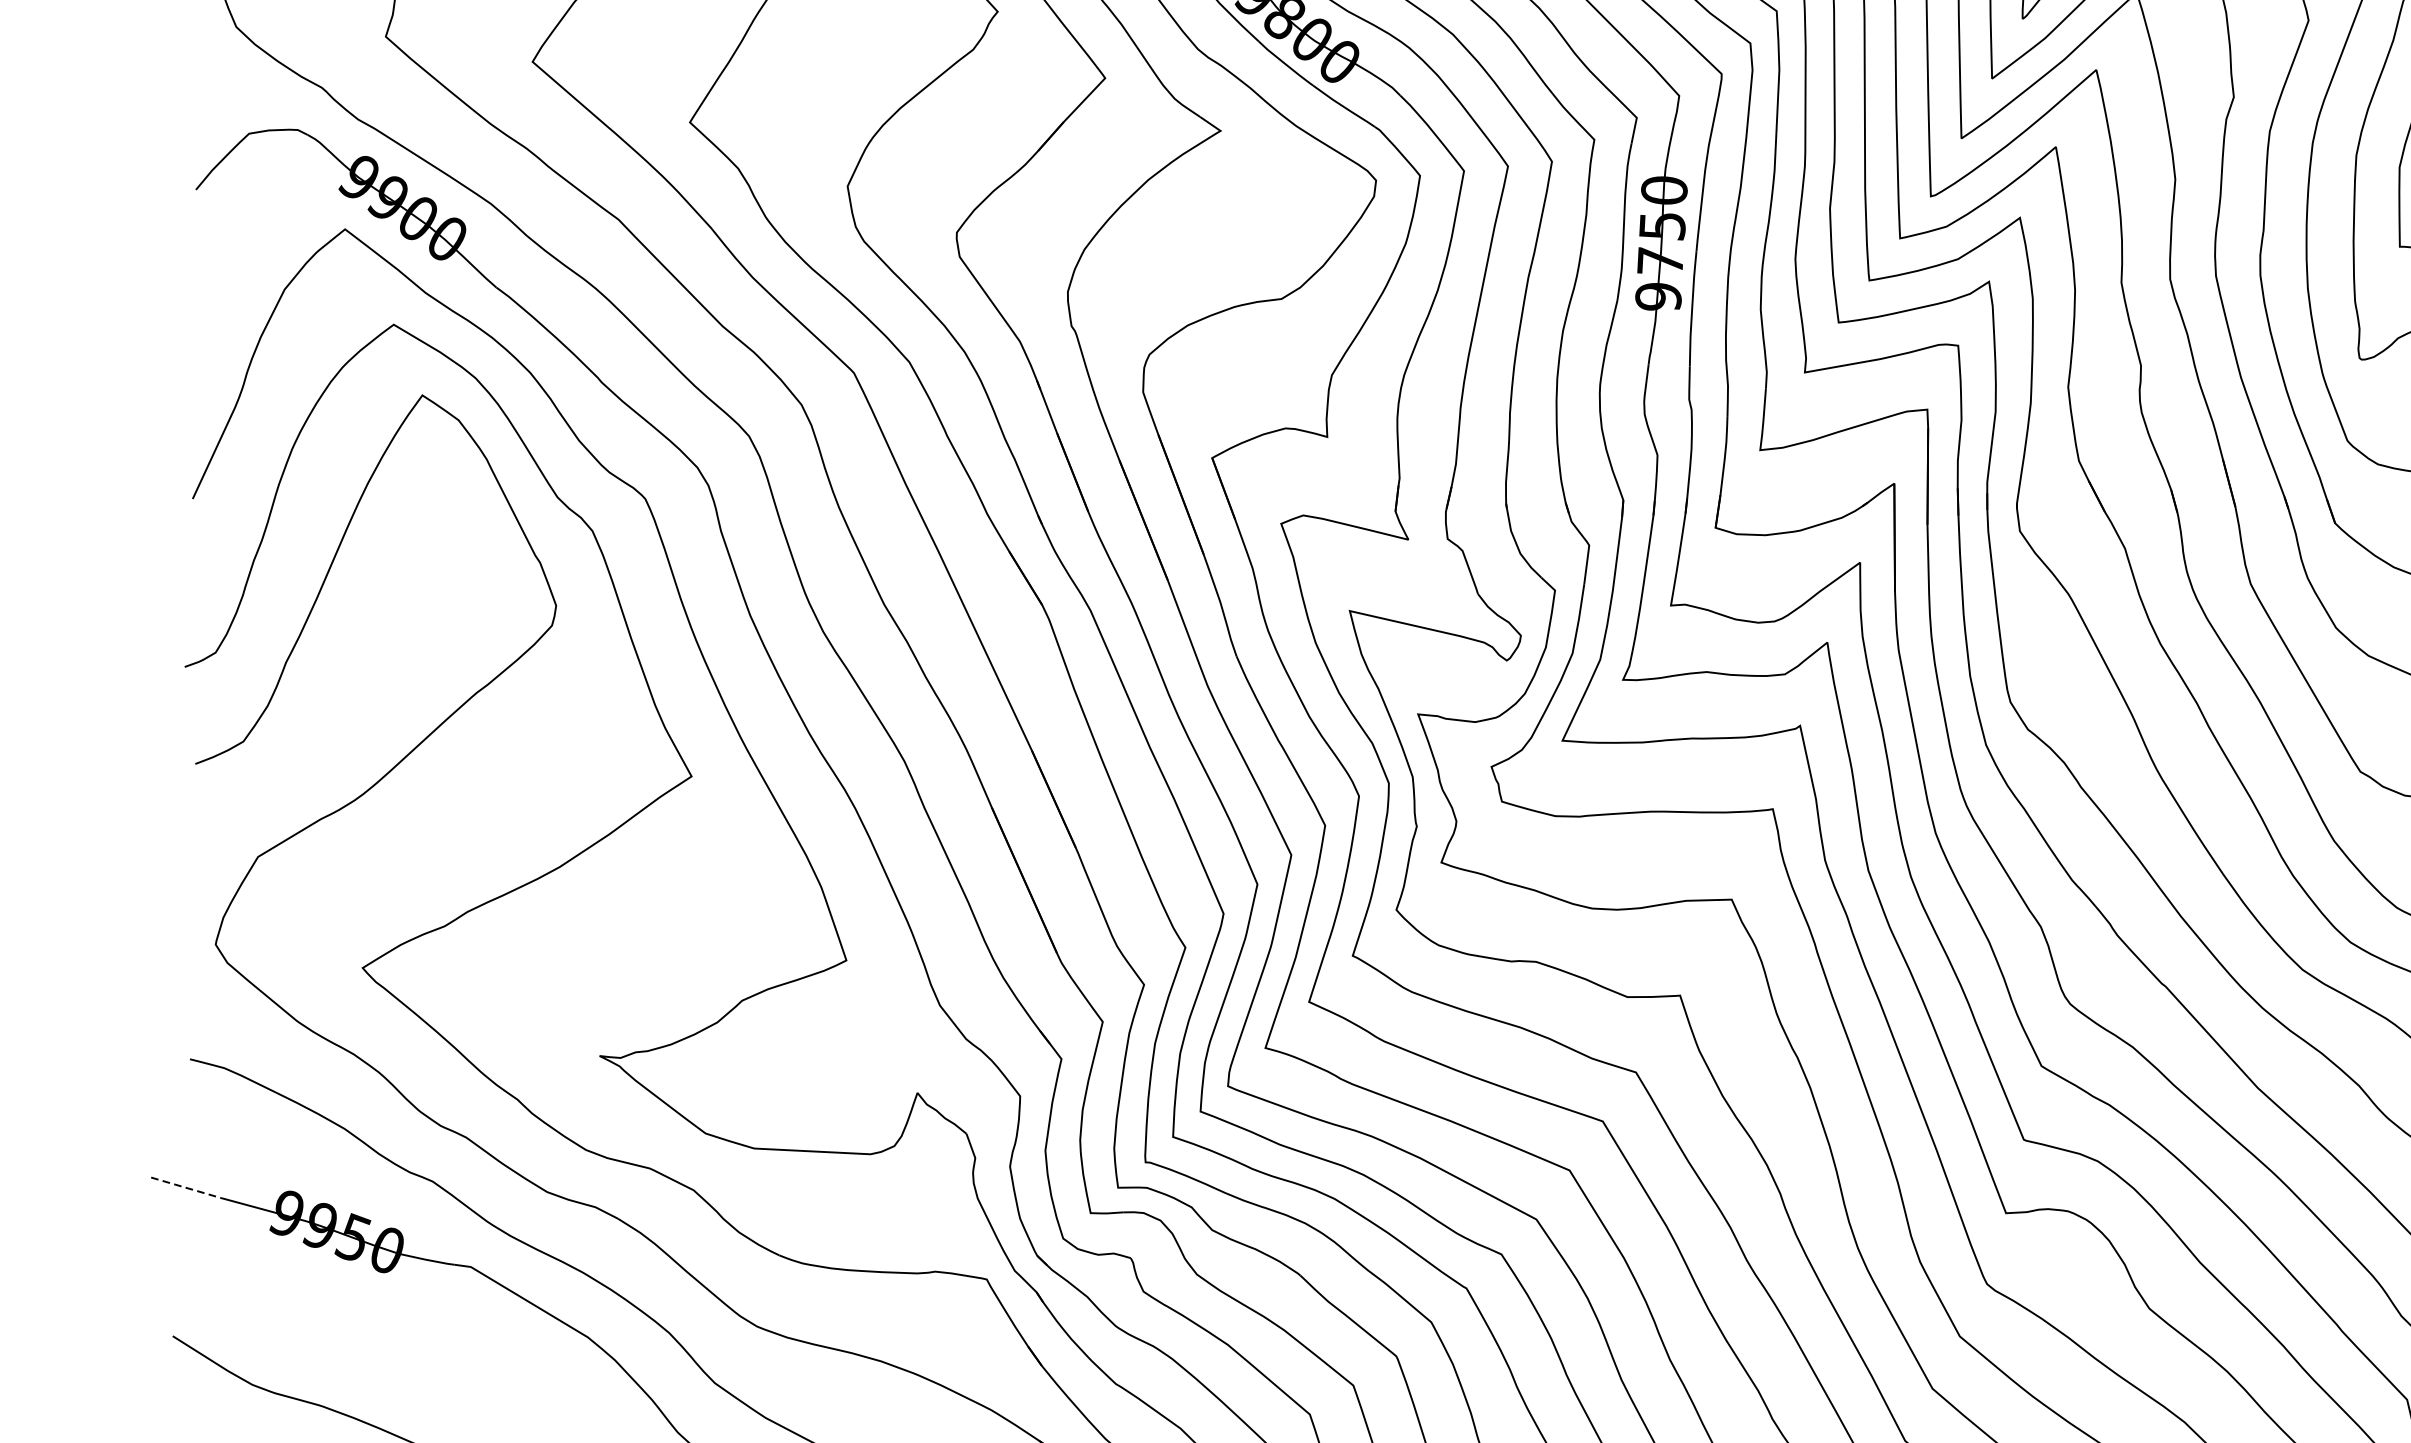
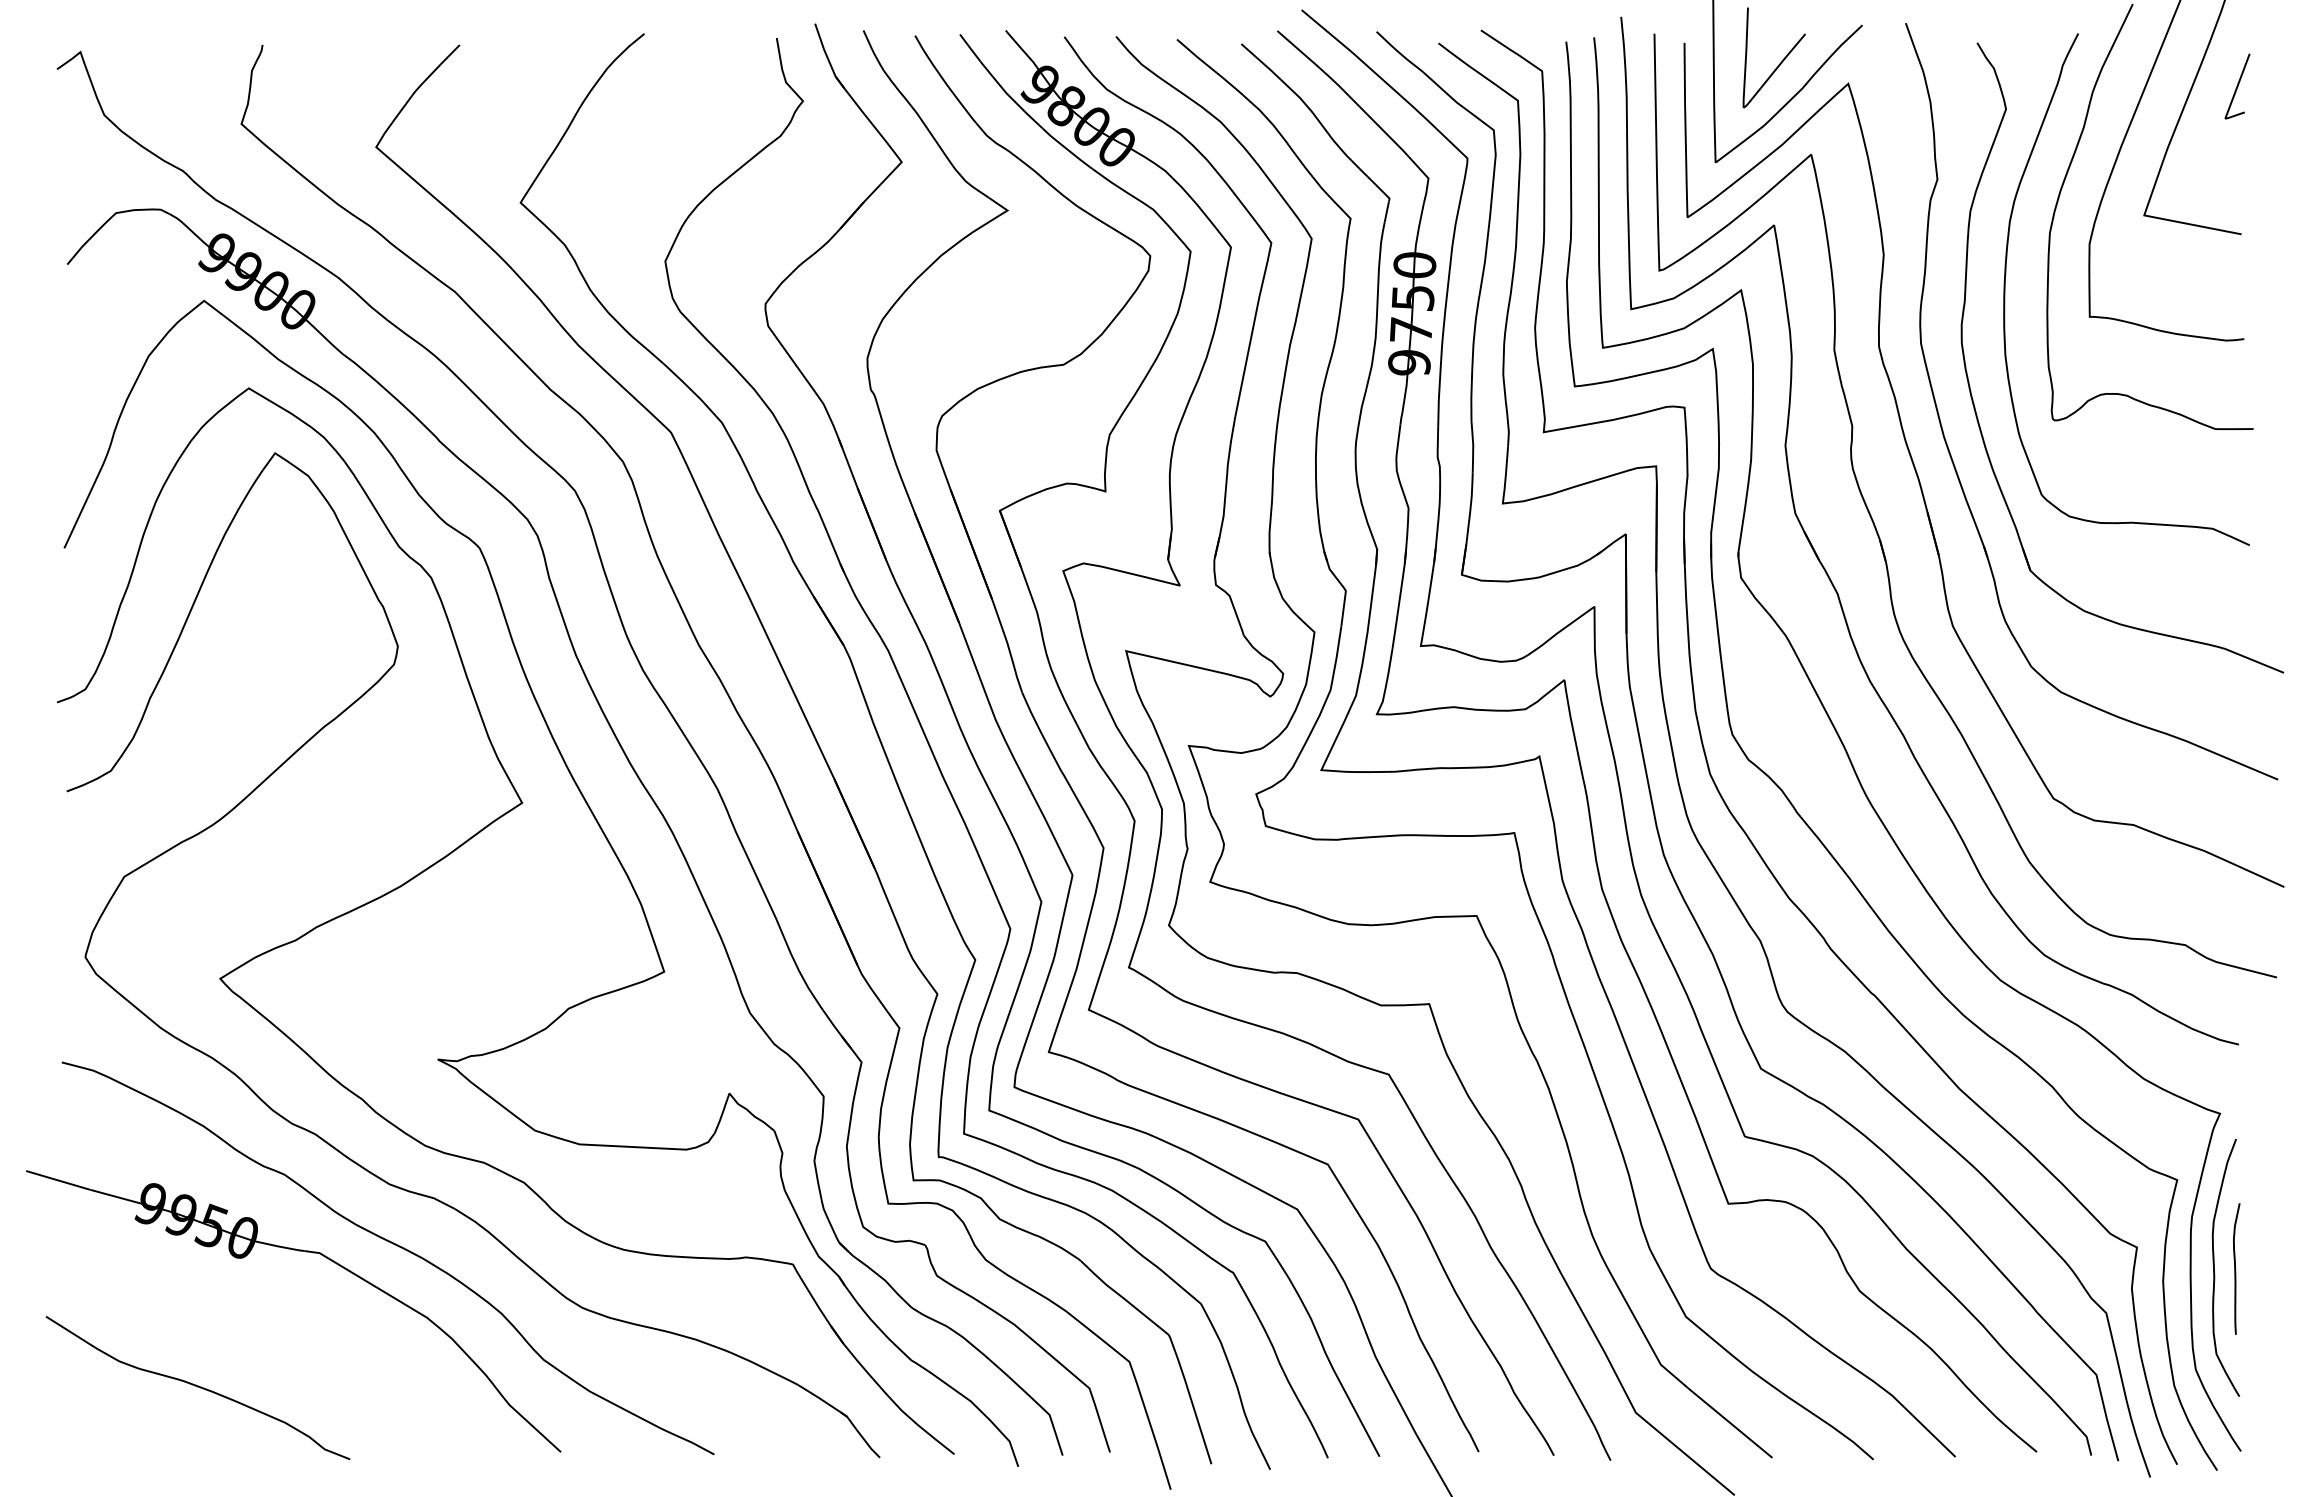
line: (187, 1187) -> (59, 1180), dashed -> solid

